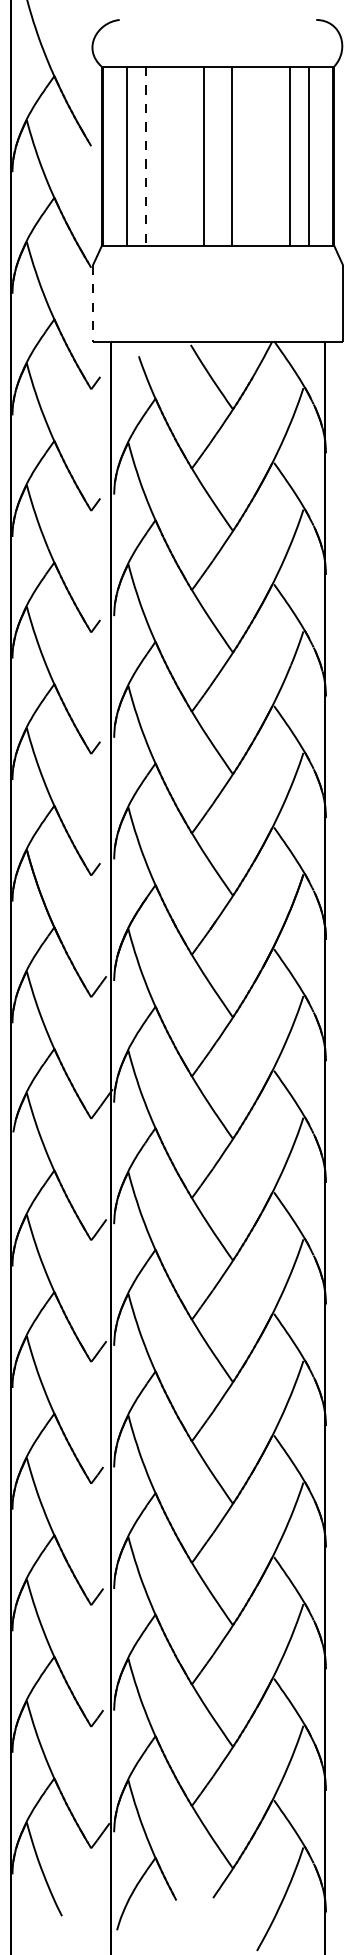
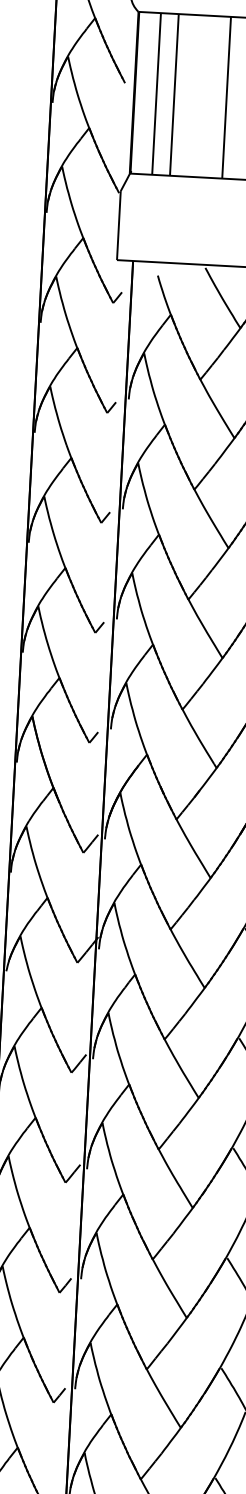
line: (146, 156) -> (174, 95), dashed -> solid
line: (92, 304) -> (118, 226), dashed -> solid

